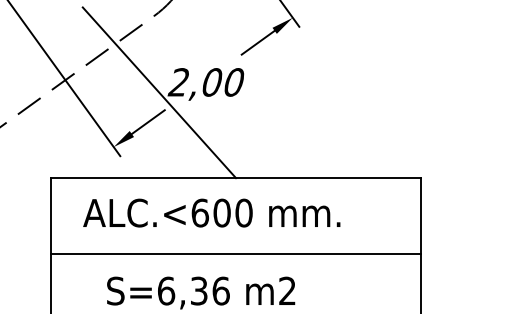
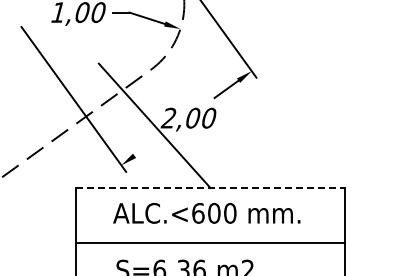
line: (148, 121) -> (146, 146), removed
line: (236, 177) -> (210, 187), solid -> dashed
text: (211, 211) -> (206, 212), moved

